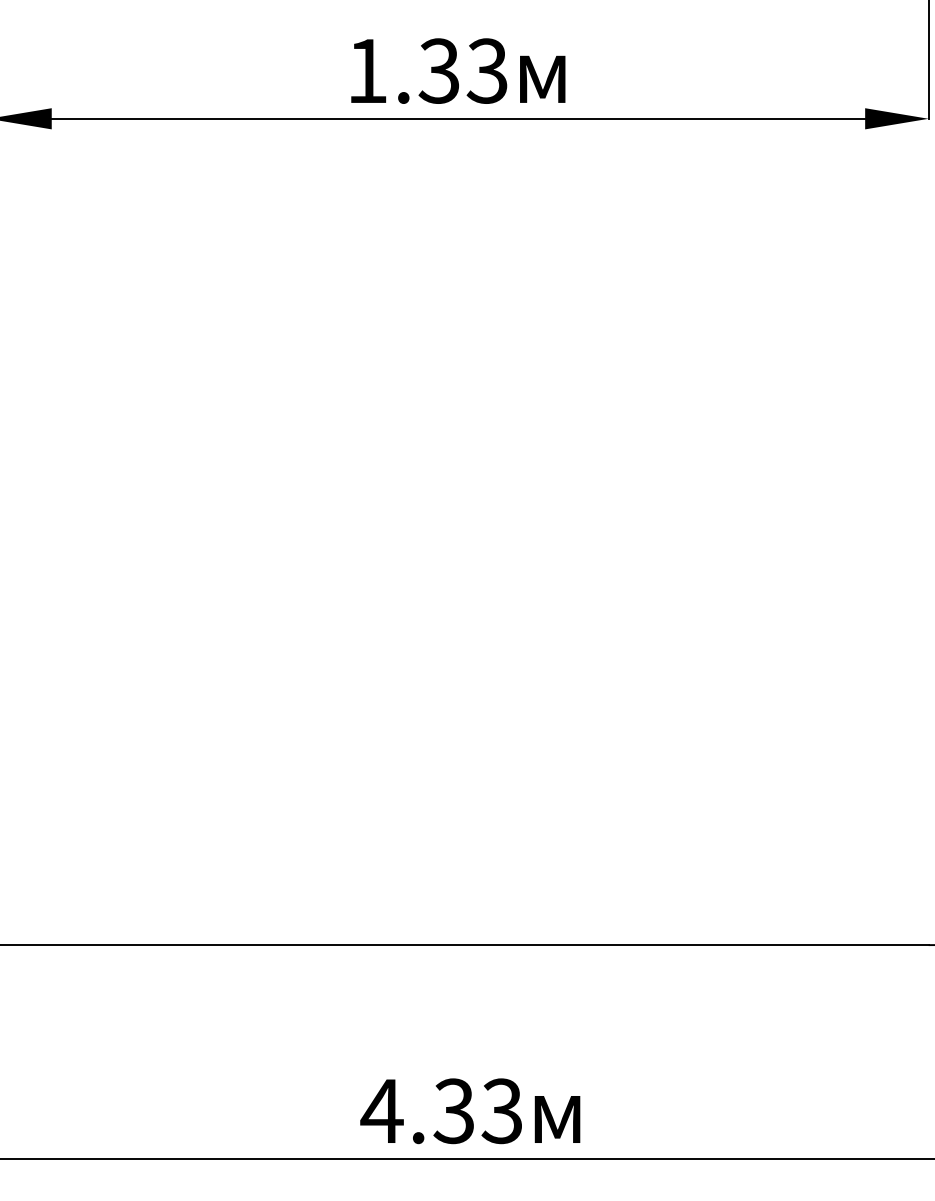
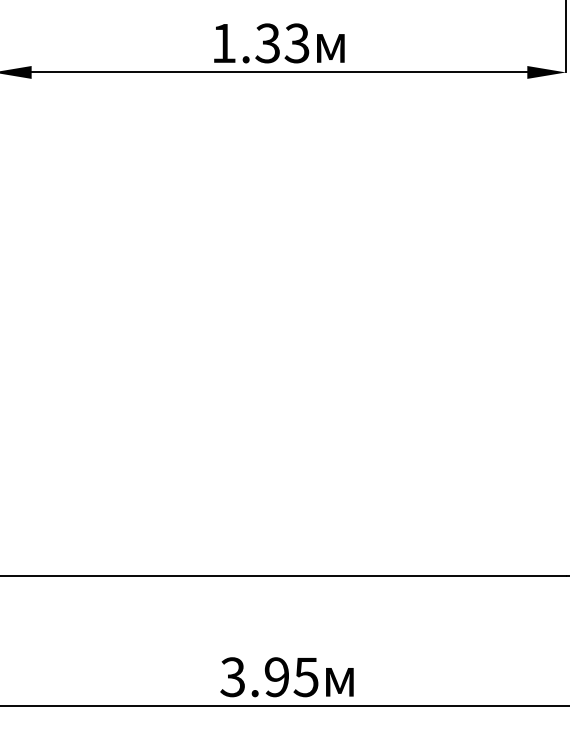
text: (440, 1111) -> (268, 677), 4.33 -> 3.95

